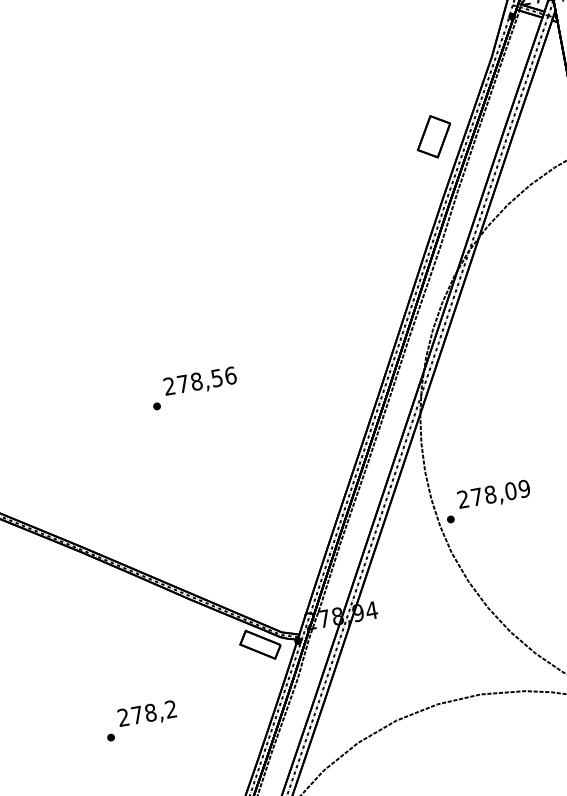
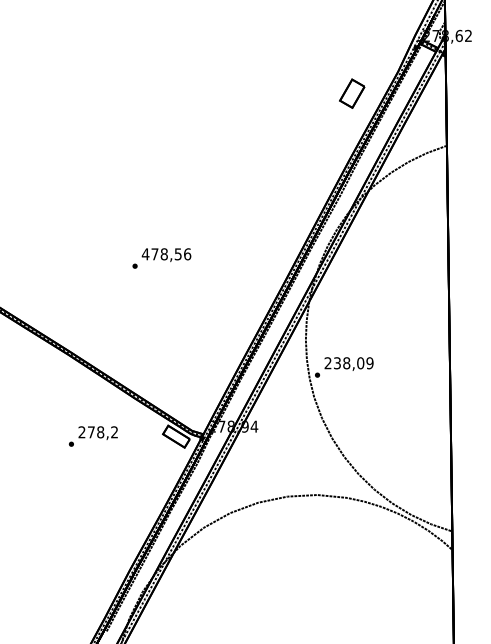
part: (434, 136) -> (352, 93), moved
text: (169, 386) -> (145, 254), 278,56 -> 478,56
text: (477, 497) -> (337, 363), 278,09 -> 238,09
text: (139, 720) -> (92, 436), moved

